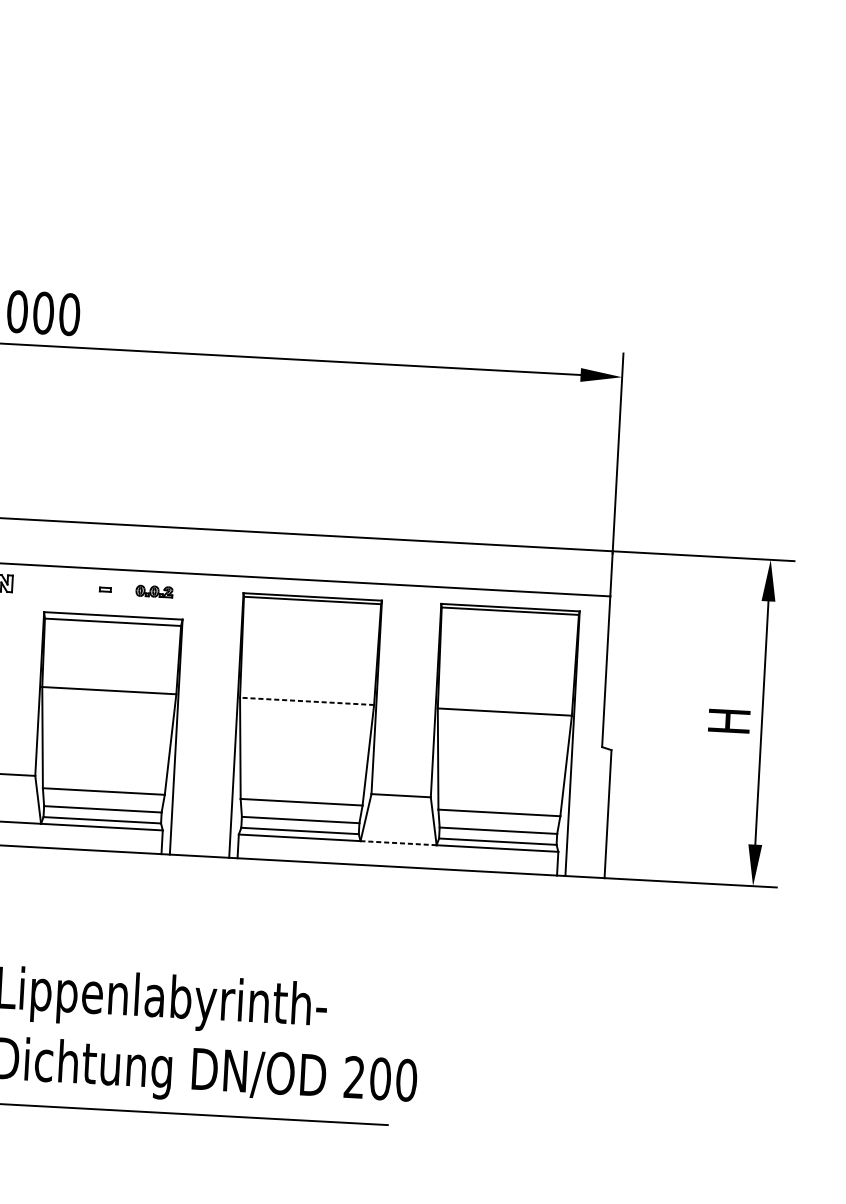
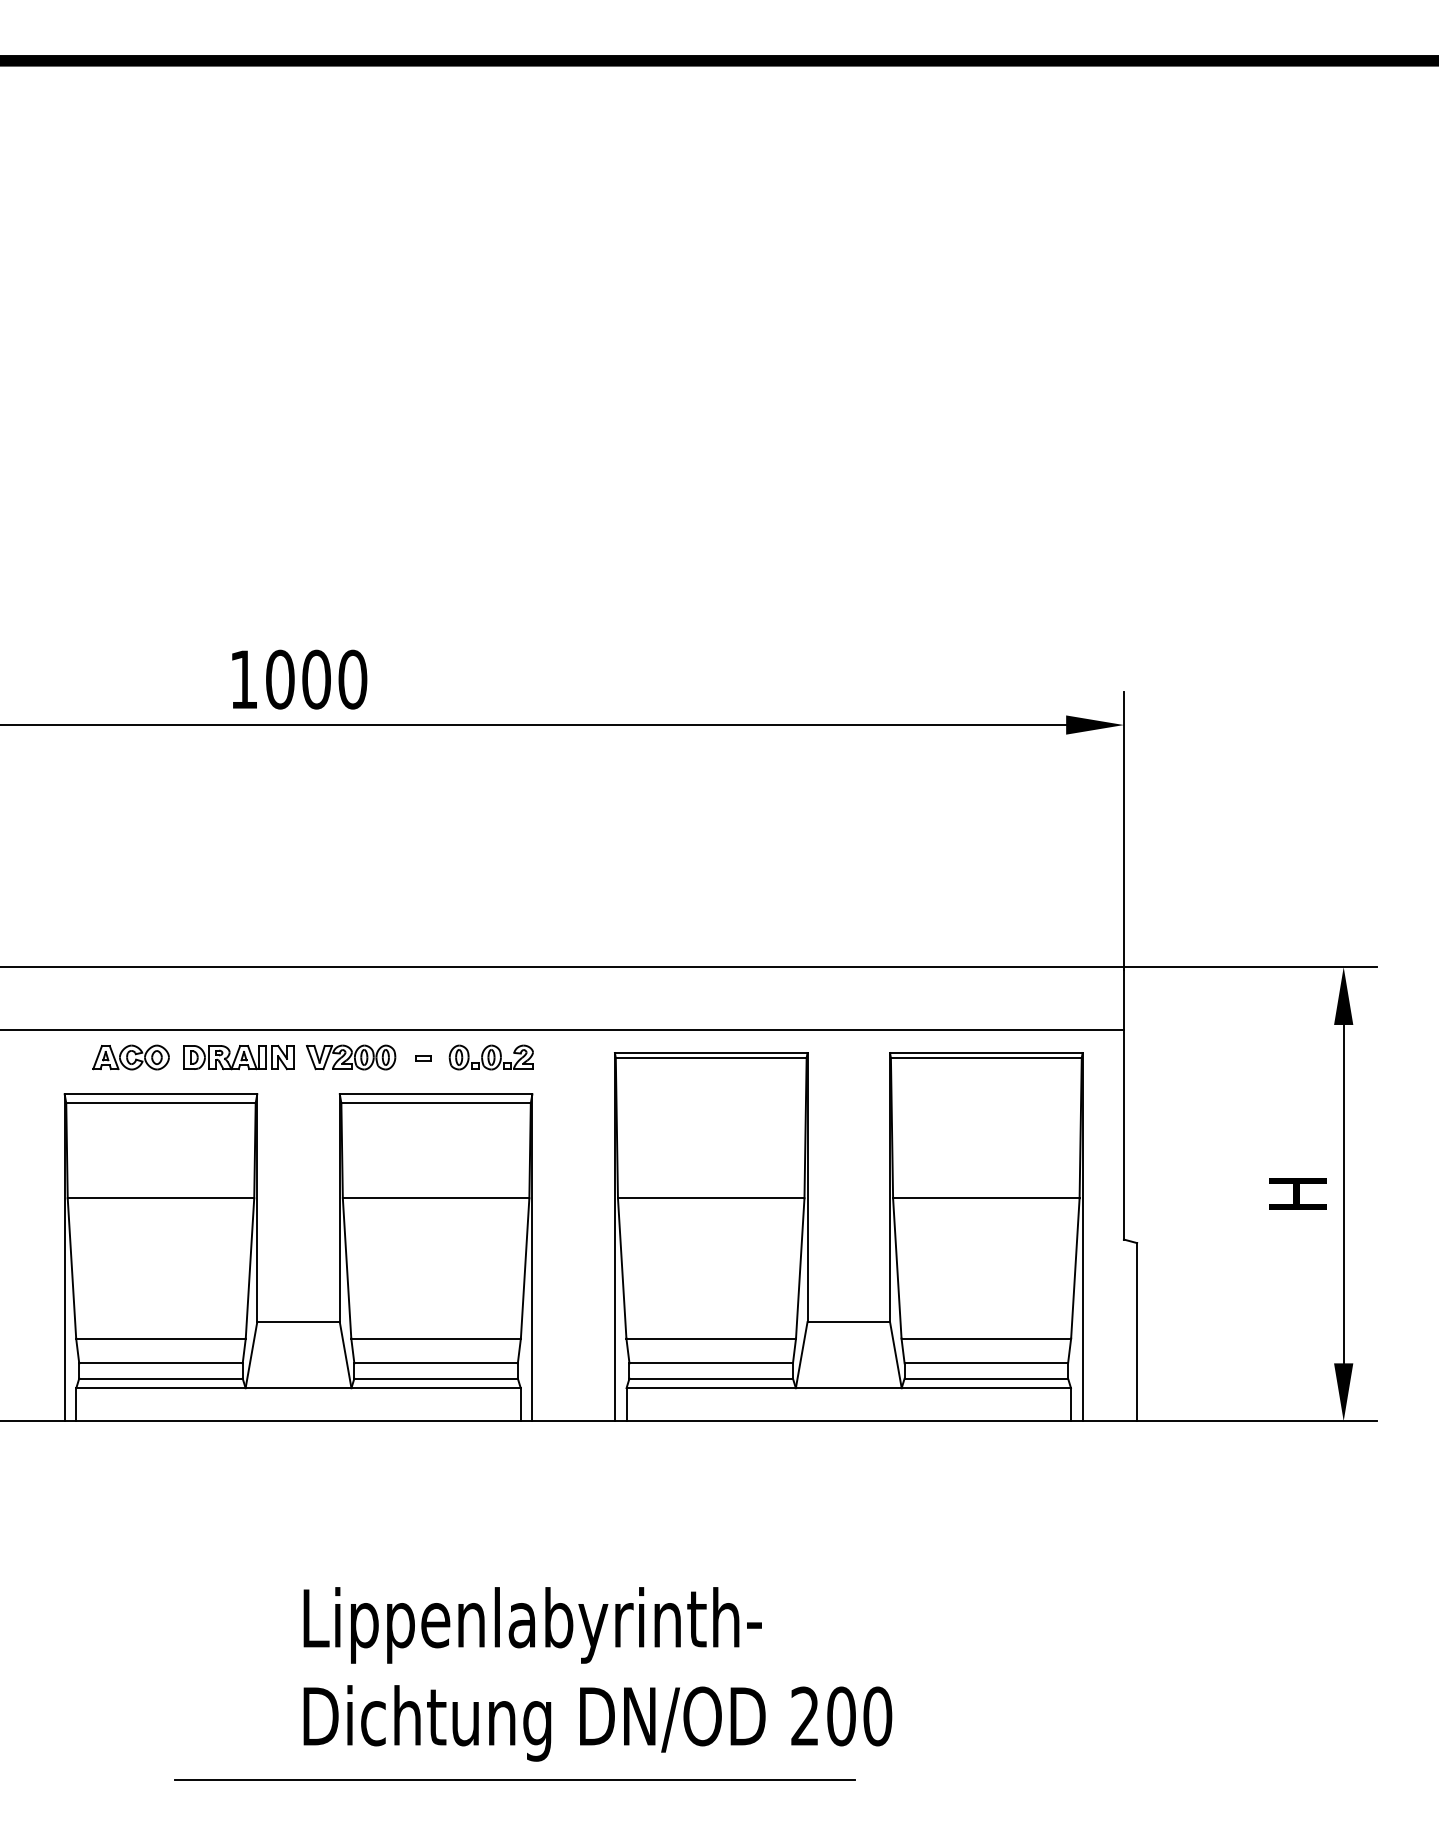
part: (53, 586) -> (350, 1057), added
part: (153, 591) -> (490, 1057), size x1.67
line: (306, 701) -> (710, 1198), dashed -> solid
line: (398, 843) -> (848, 1388), dashed -> solid

